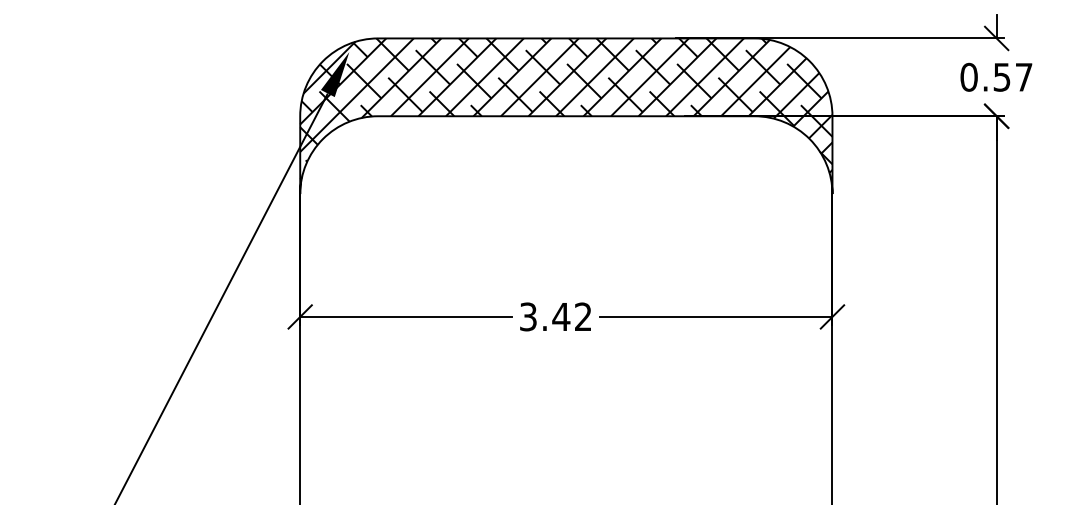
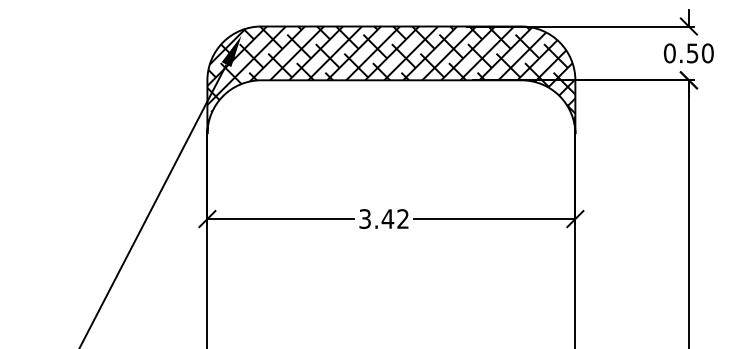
text: (1023, 77) -> (707, 53), 0.57 -> 0.50

